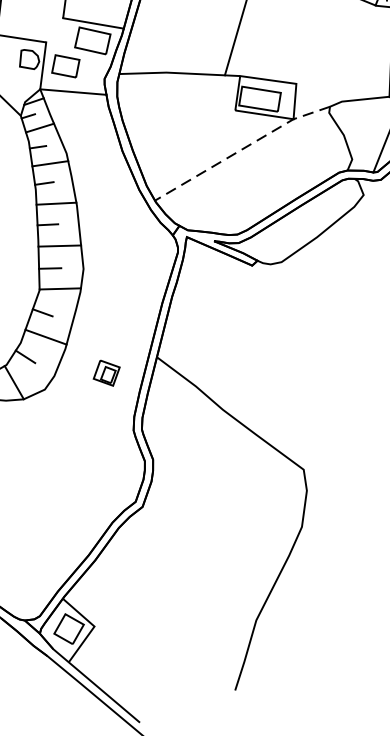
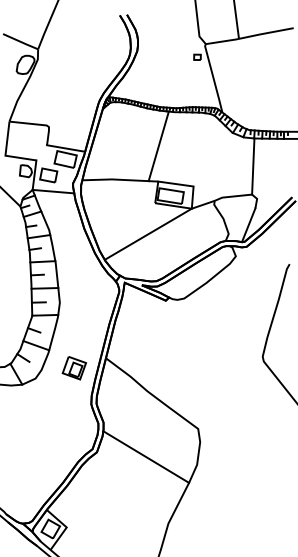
line: (242, 149) -> (159, 227), dashed -> solid
part: (106, 373) -> (74, 368), size x1.43
line: (221, 513) -> (146, 456), added

